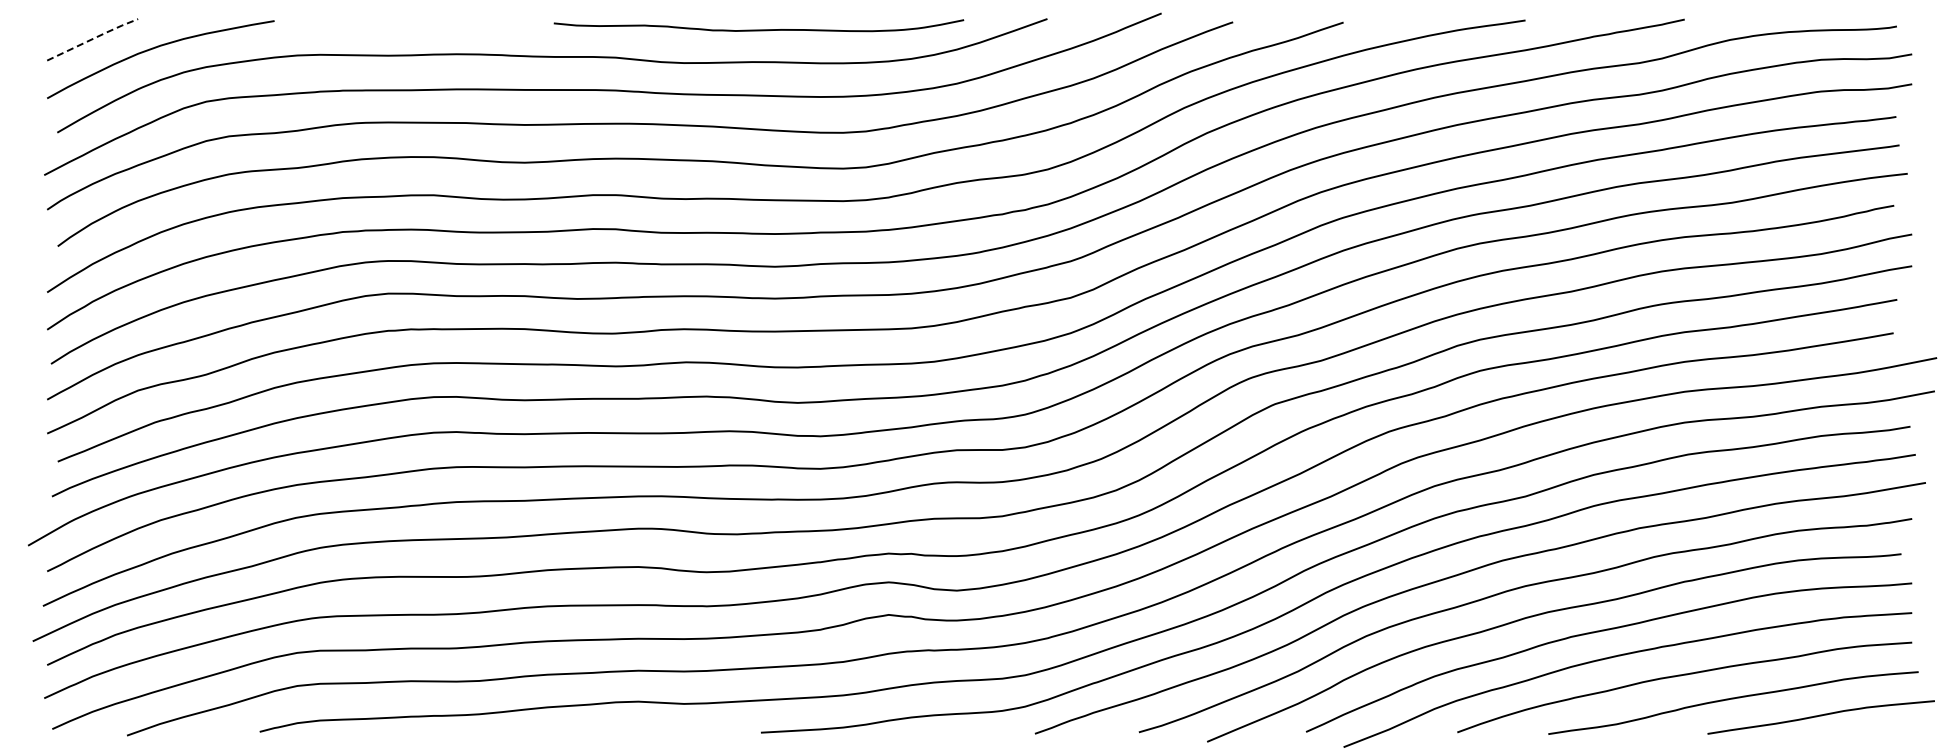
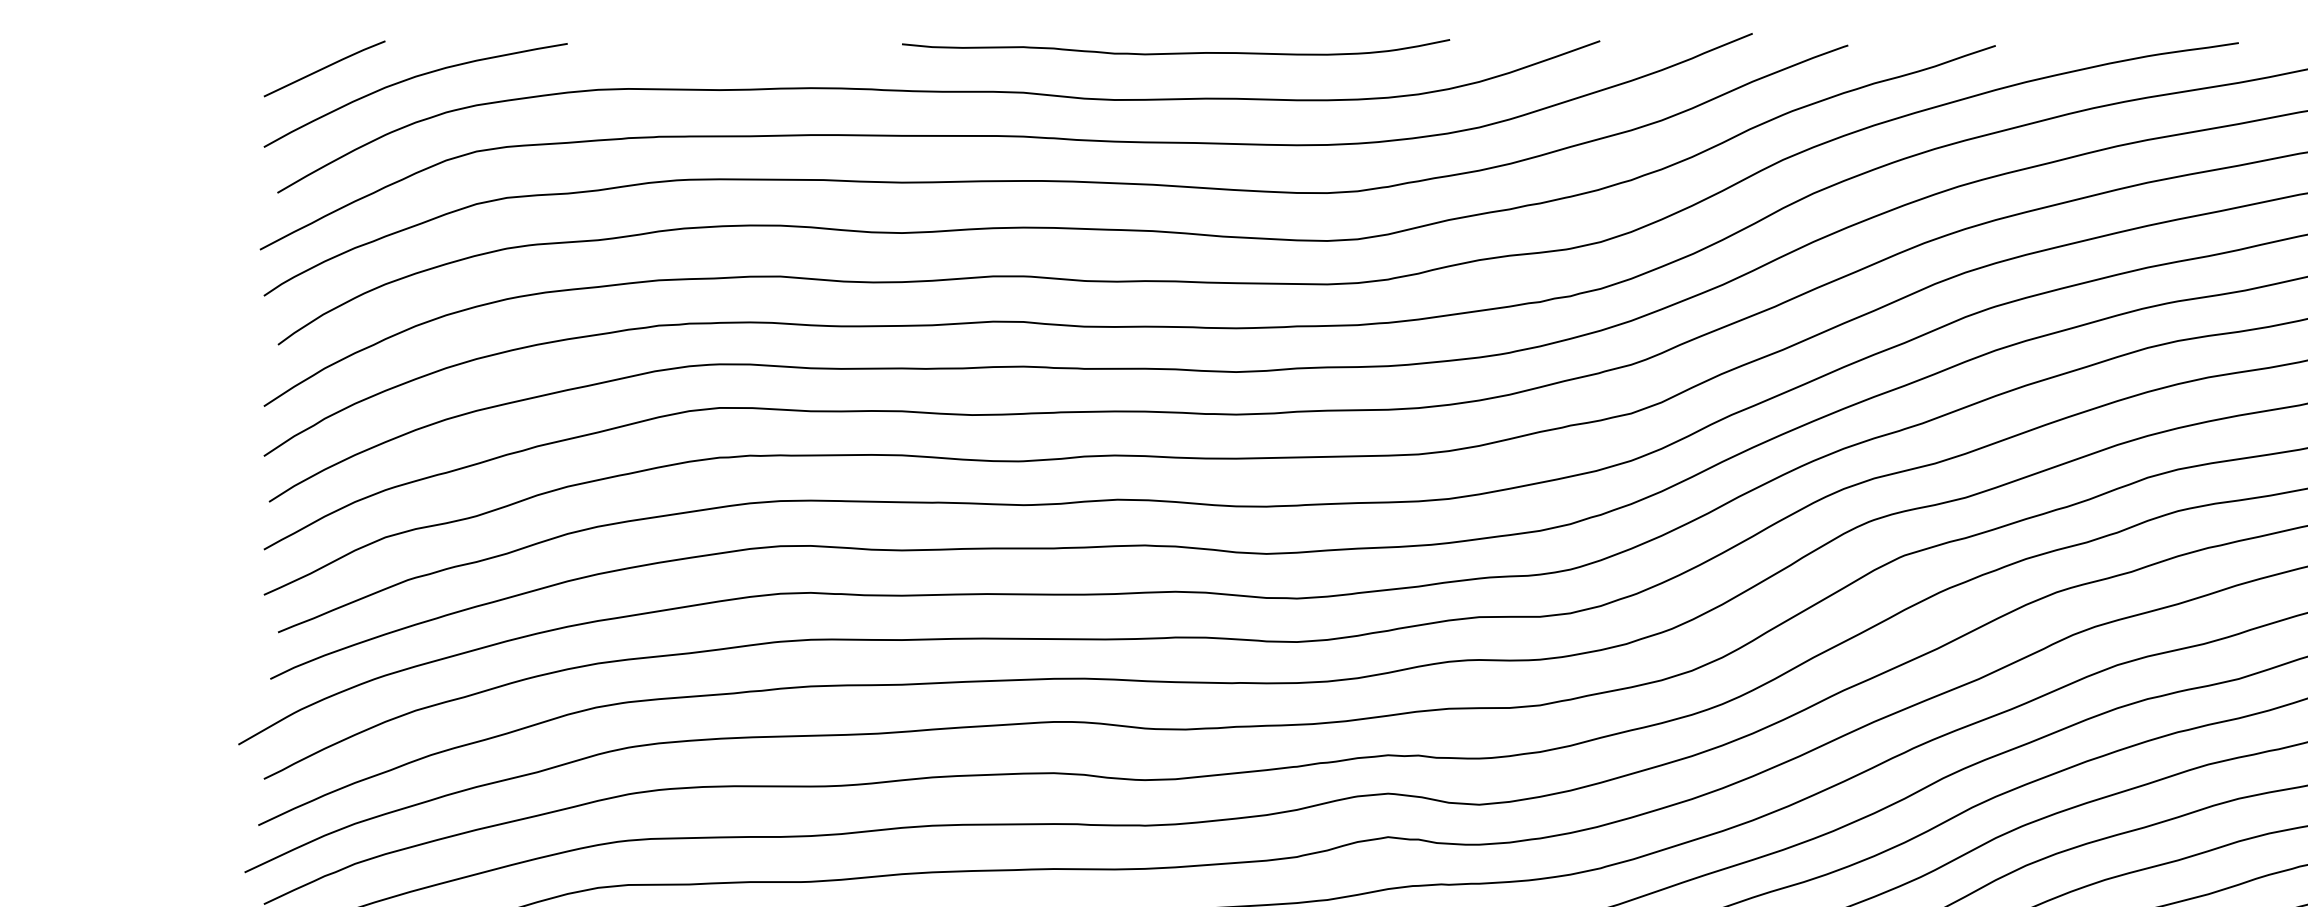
curve: (758, 29) -> (1175, 52), moved
line: (93, 38) -> (325, 67), dashed -> solid

